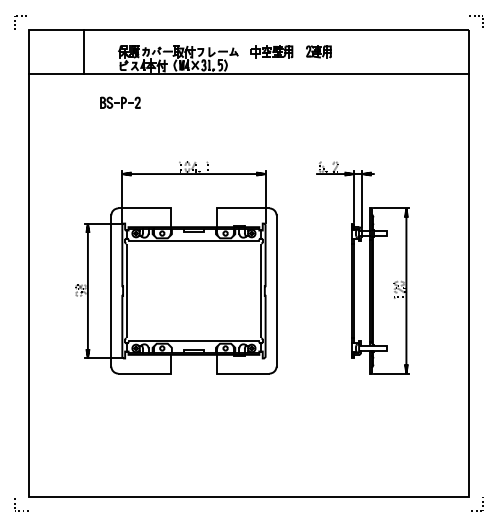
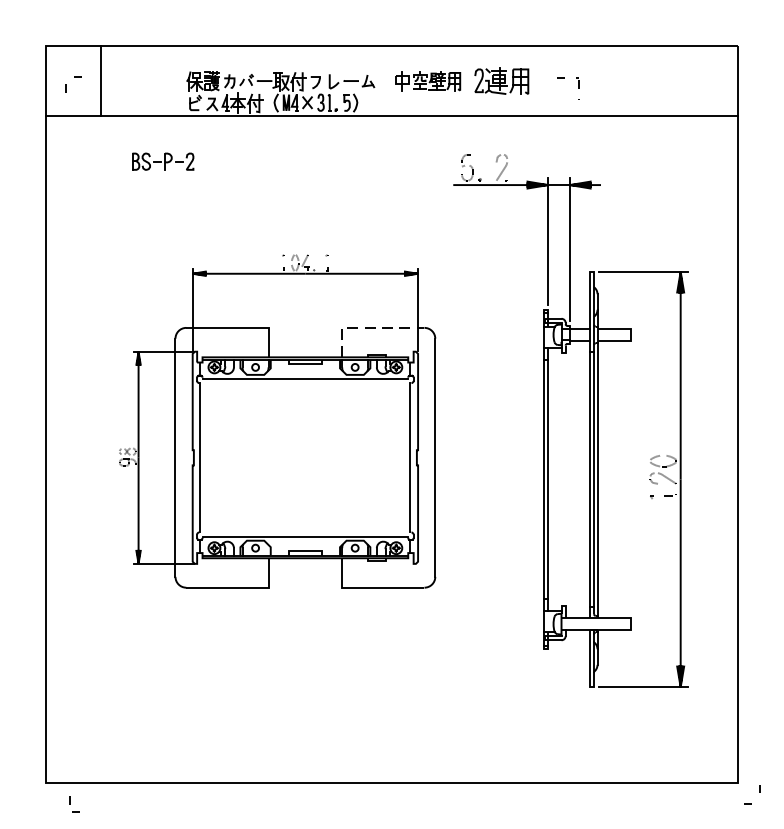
line: (475, 16) -> (567, 79), moved
line: (15, 21) -> (67, 85), moved
line: (83, 51) -> (100, 80), moved
part: (318, 51) -> (501, 80), size x1.4
part: (120, 102) -> (163, 161), moved
line: (234, 208) -> (369, 327), solid -> dashed
part: (362, 267) -> (570, 420), size x1.6
line: (15, 504) -> (70, 801), moved

